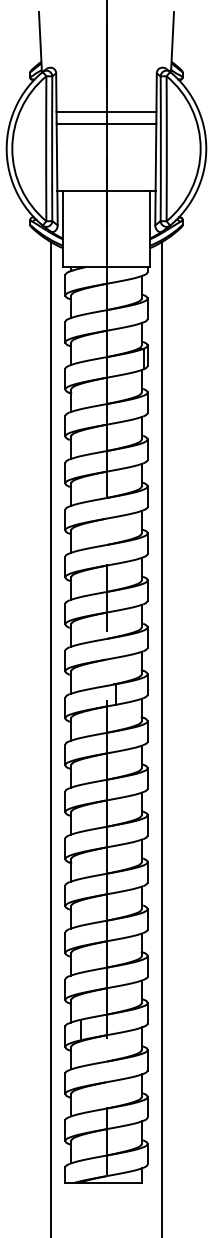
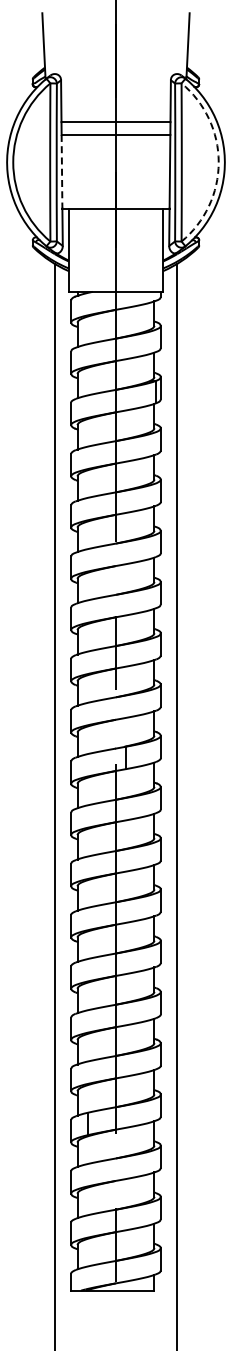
arc: (200, 148) -> (218, 162), solid -> dashed
line: (57, 157) -> (62, 171), solid -> dashed

